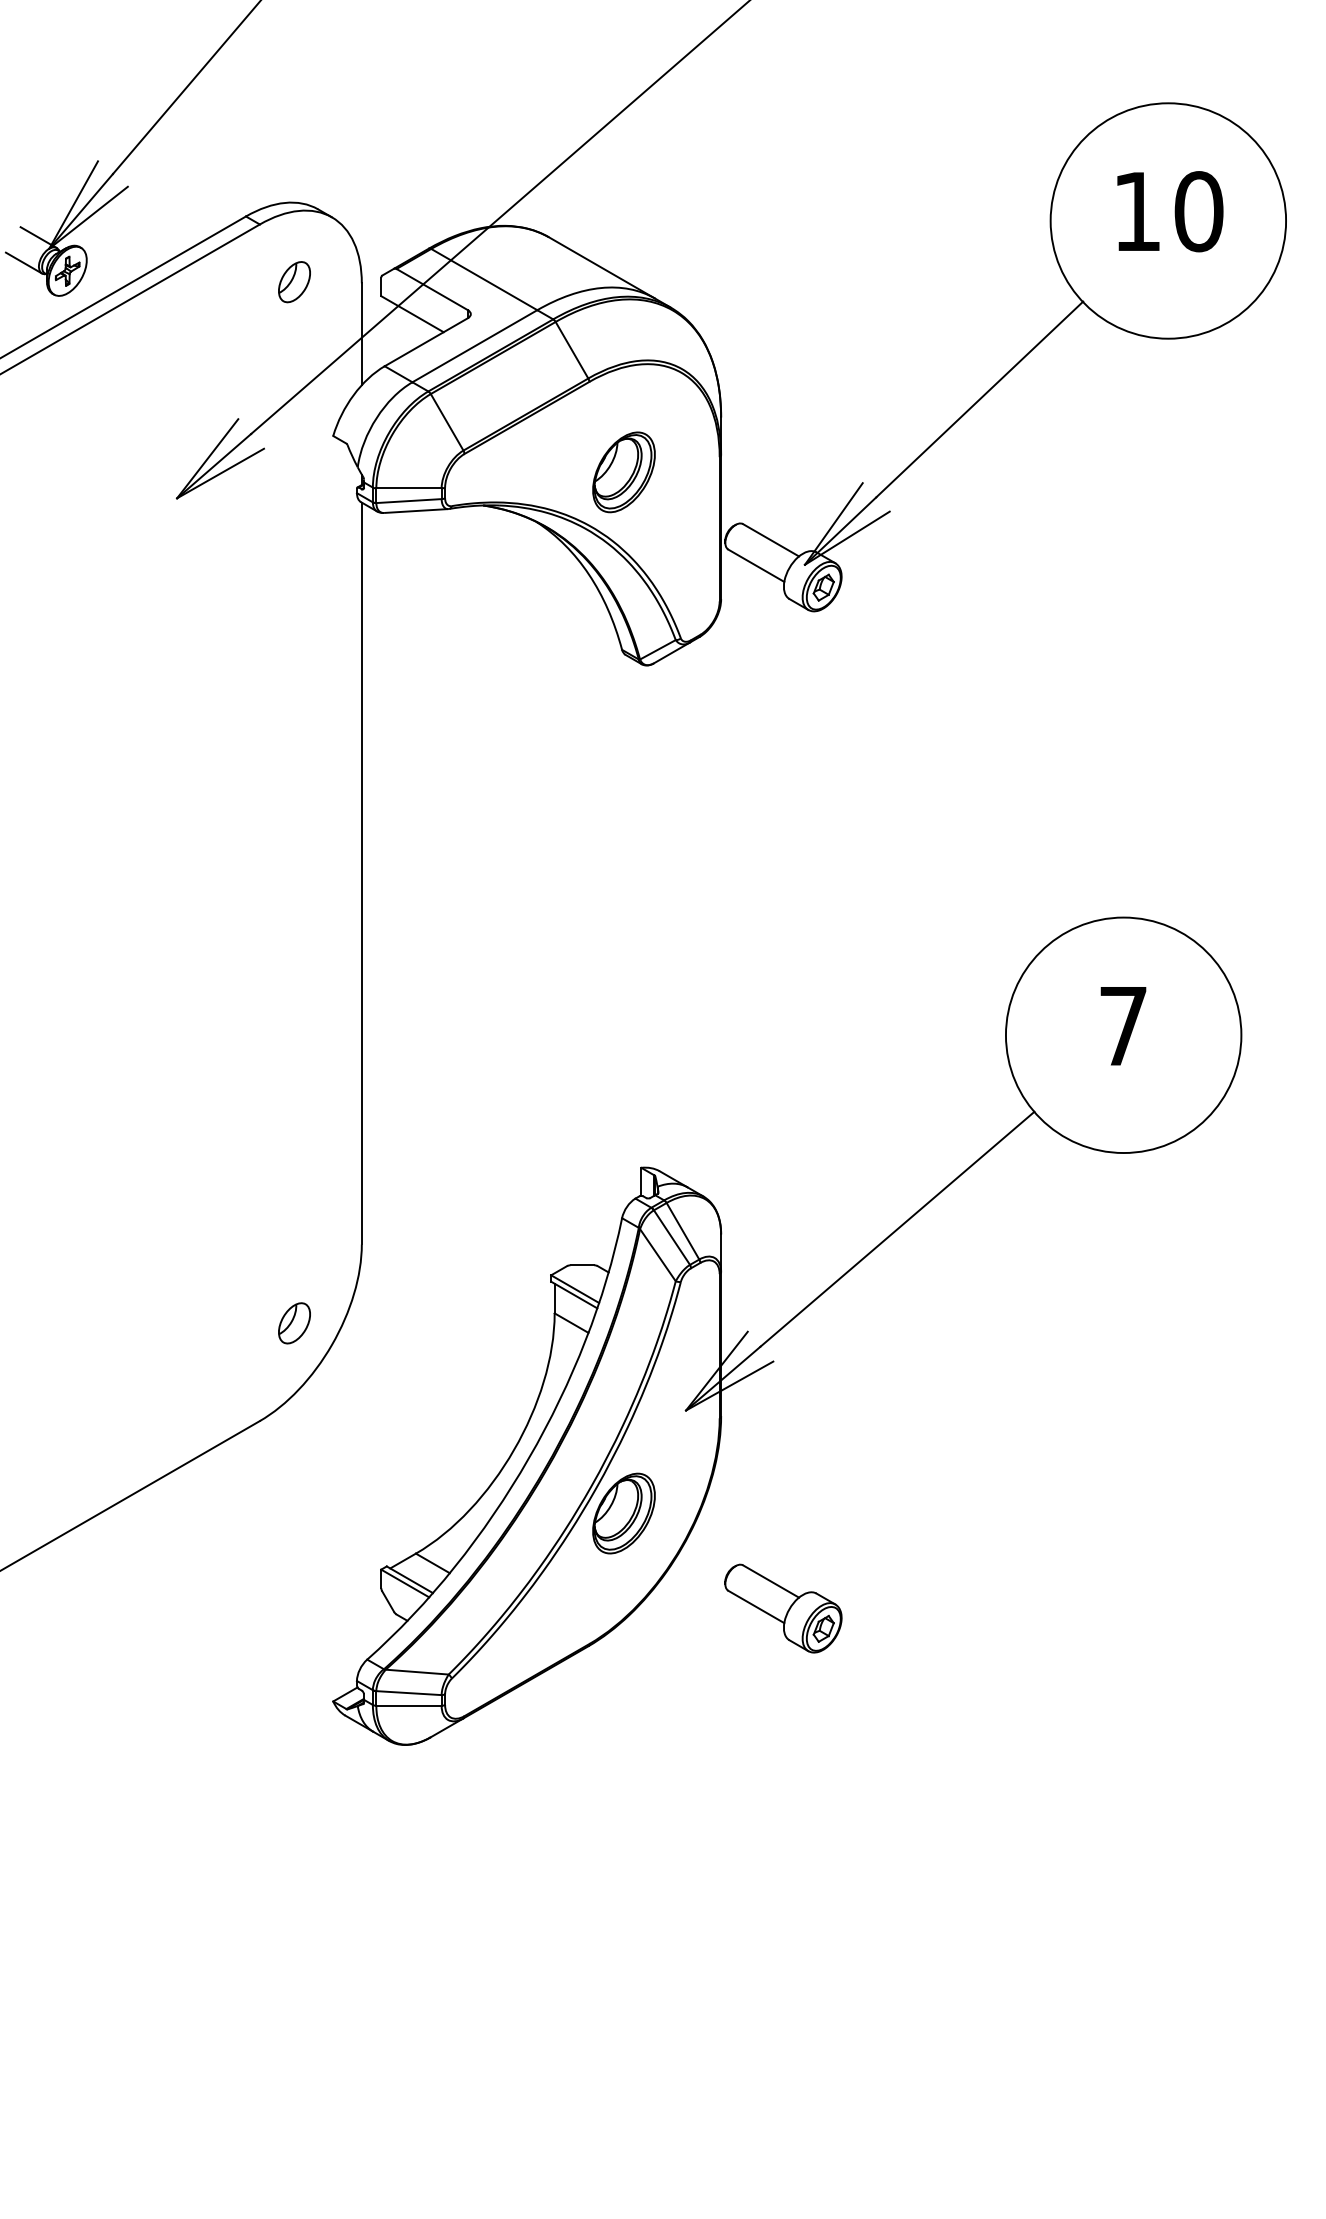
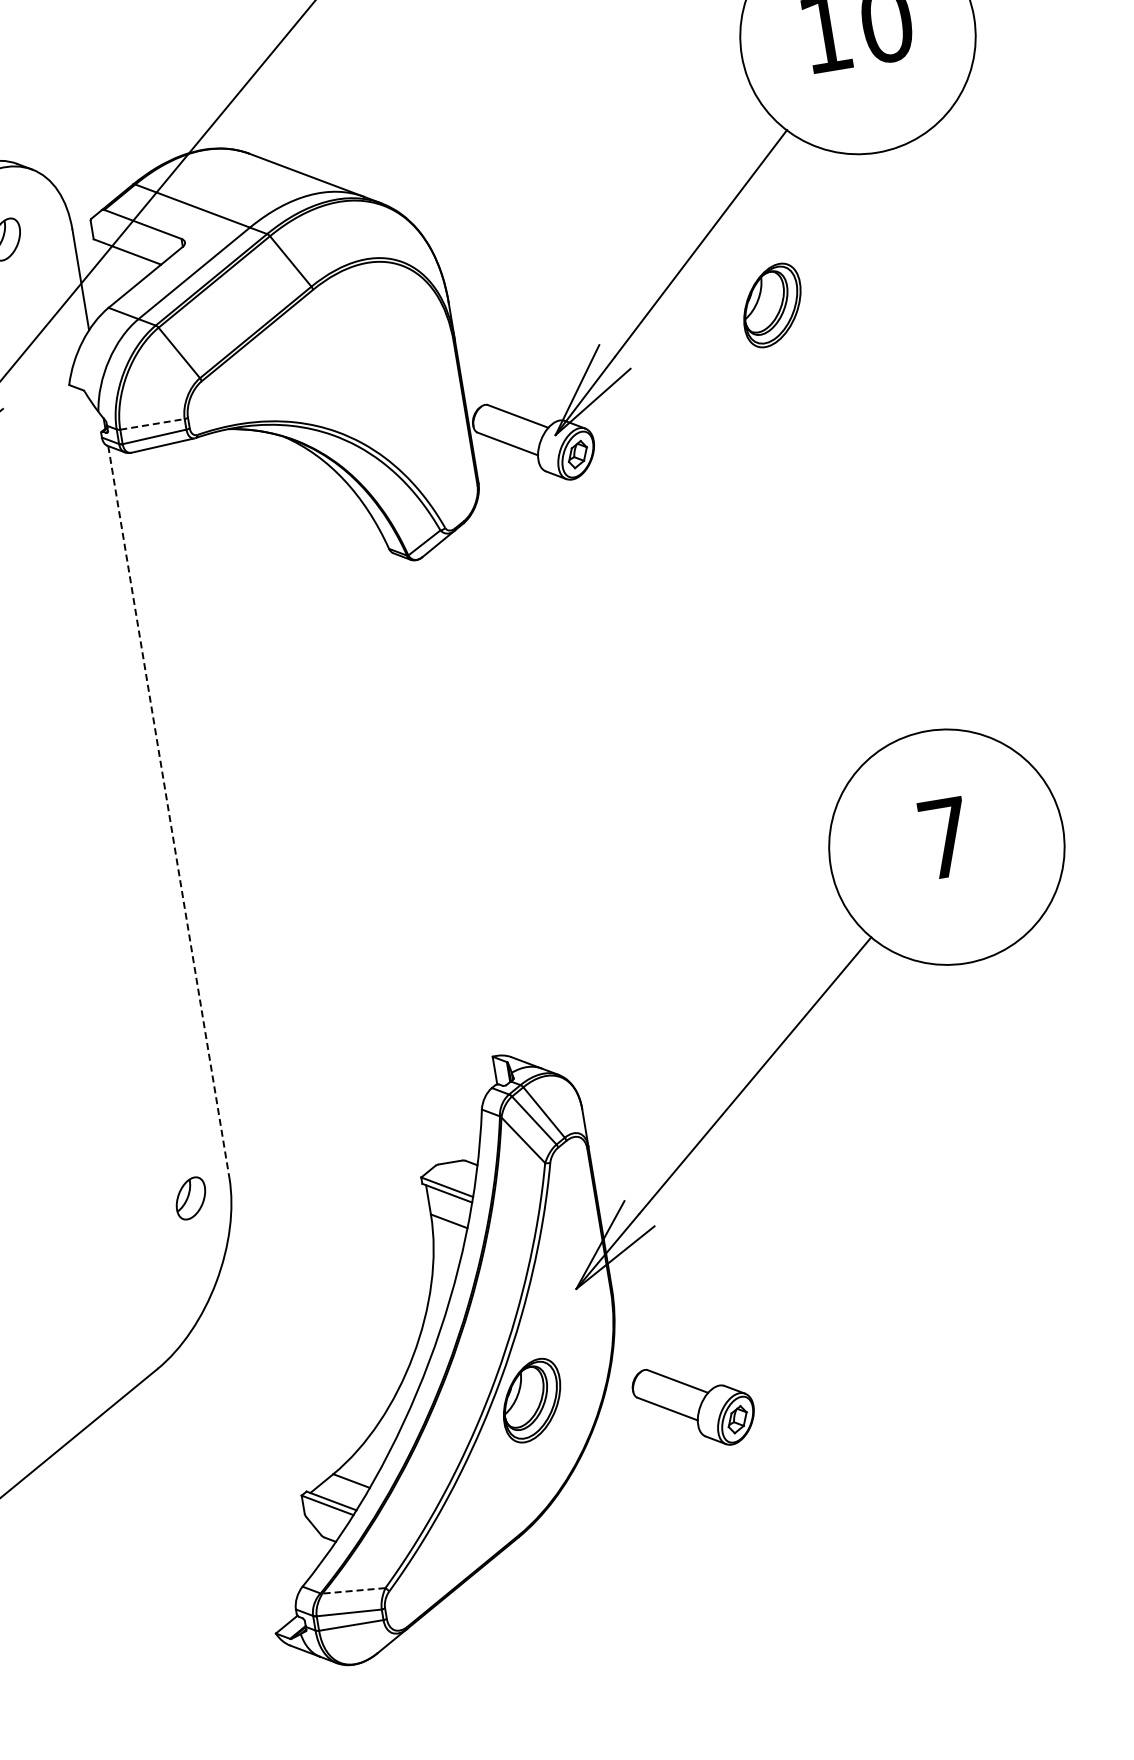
part: (623, 472) -> (771, 305), moved
line: (409, 488) -> (152, 424), solid -> dashed
line: (361, 873) -> (168, 812), solid -> dashed
part: (294, 1323) -> (190, 1198), moved
part: (783, 1608) -> (694, 1406), moved
line: (417, 1672) -> (354, 1591), solid -> dashed

